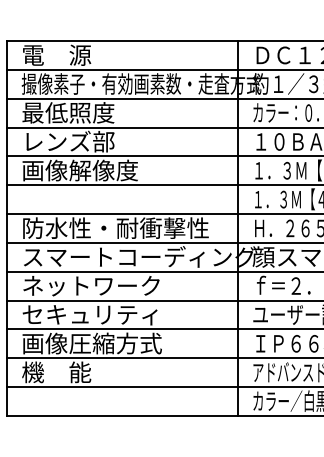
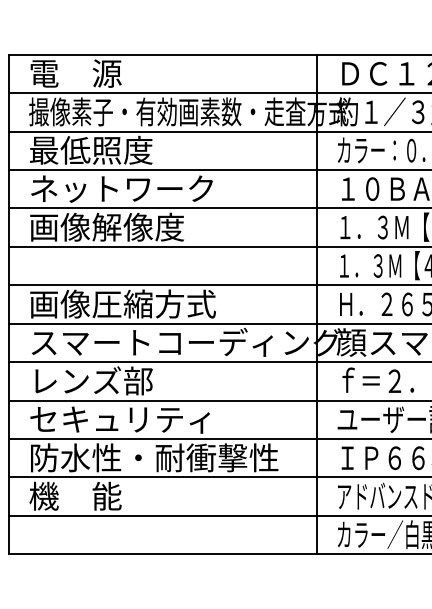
text: (91, 141) -> (122, 188), レンズ部 -> ネットワーク
text: (115, 227) -> (154, 303), 防水性・耐衝撃性 -> 画像圧縮方式
text: (91, 285) -> (122, 380), ネットワーク -> レンズ部
text: (115, 343) -> (154, 457), 画像圧縮方式 -> 防水性・耐衝撃性

